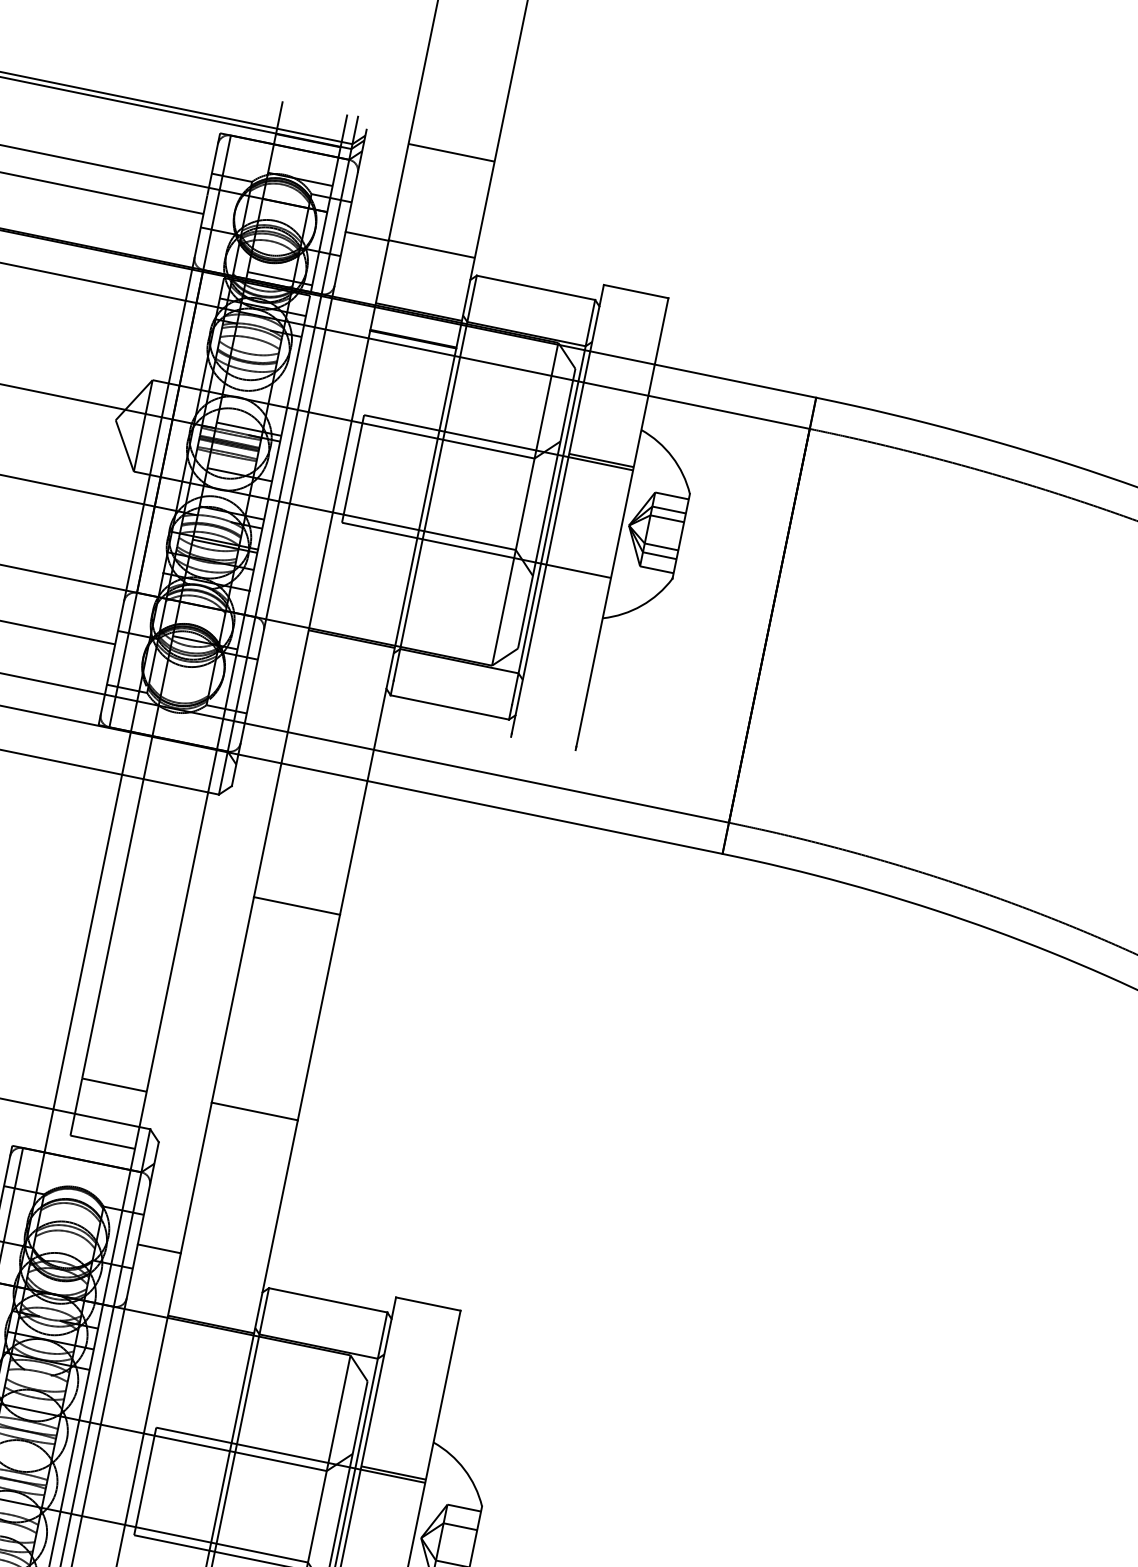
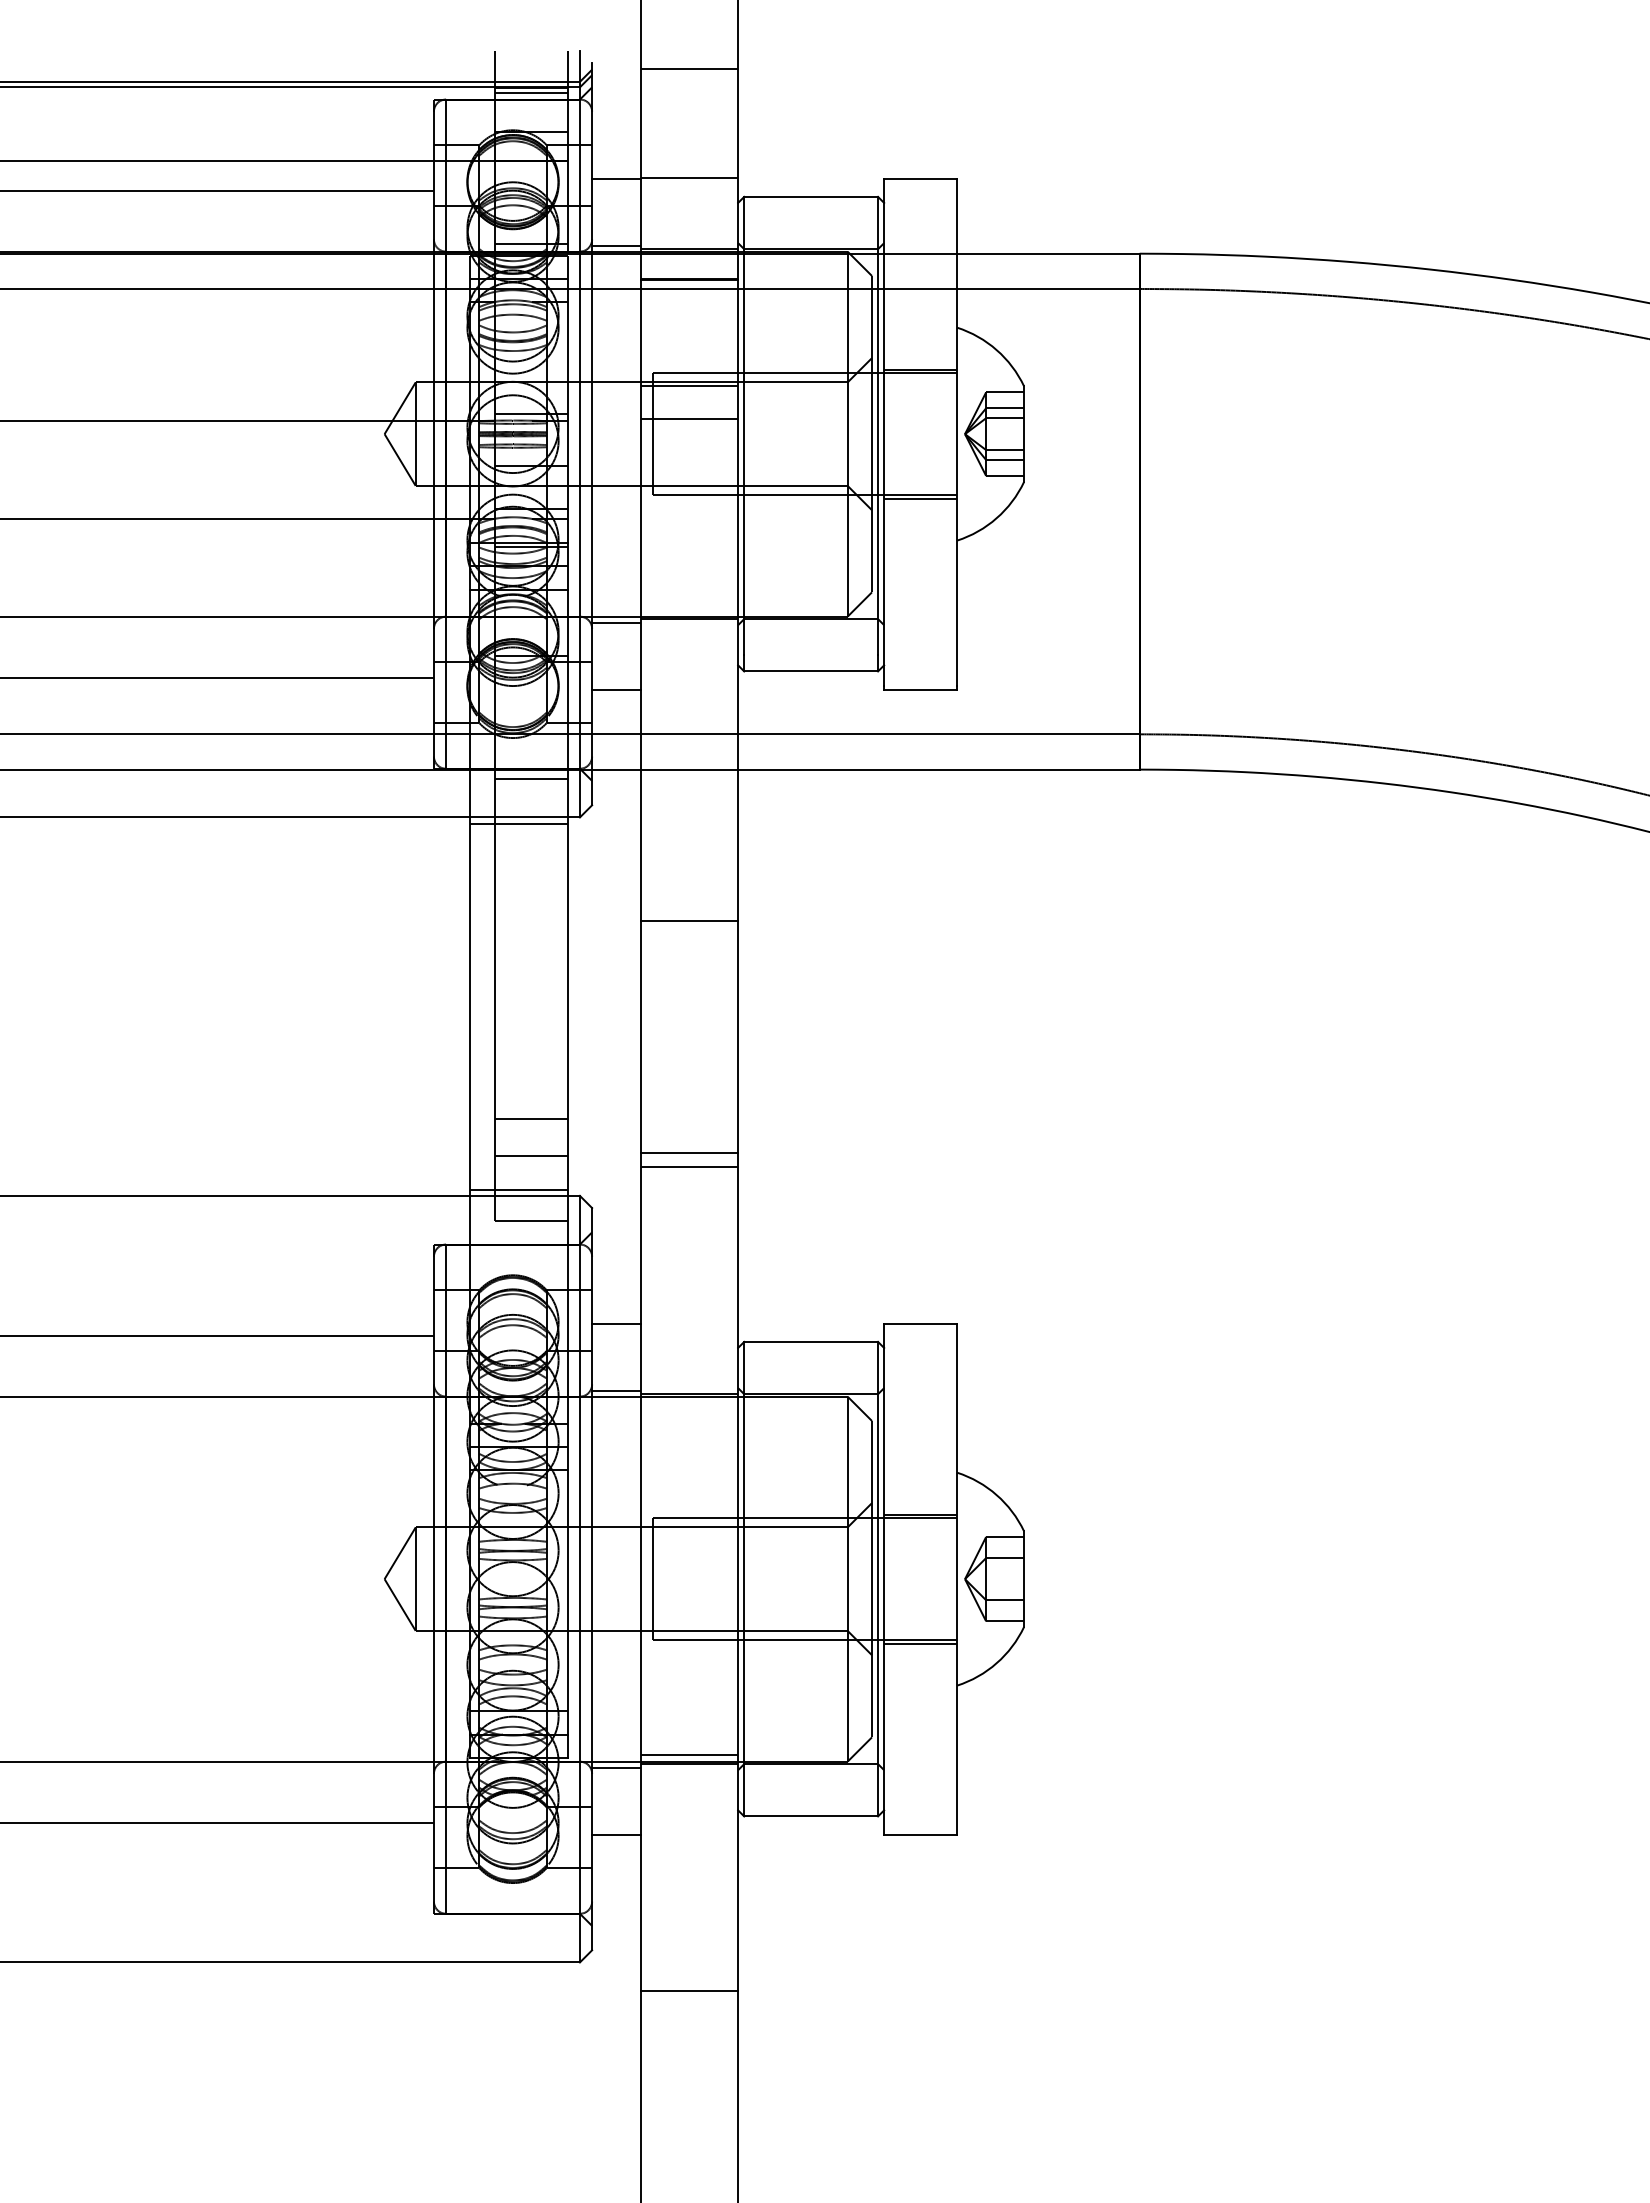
line: (306, 145) -> (530, 93), added
line: (355, 295) -> (616, 245), added
line: (394, 433) -> (689, 386), added
line: (388, 461) -> (689, 418), added
line: (577, 574) -> (920, 498), added
line: (286, 628) -> (616, 622), added
line: (274, 688) -> (616, 689), added
line: (543, 743) -> (920, 689), added
line: (182, 752) -> (530, 779), added
line: (163, 788) -> (518, 823), added
line: (120, 1052) -> (530, 1119), added
line: (97, 1112) -> (518, 1189), added
line: (252, 1124) -> (689, 1167), added
line: (147, 1307) -> (616, 1390), added

